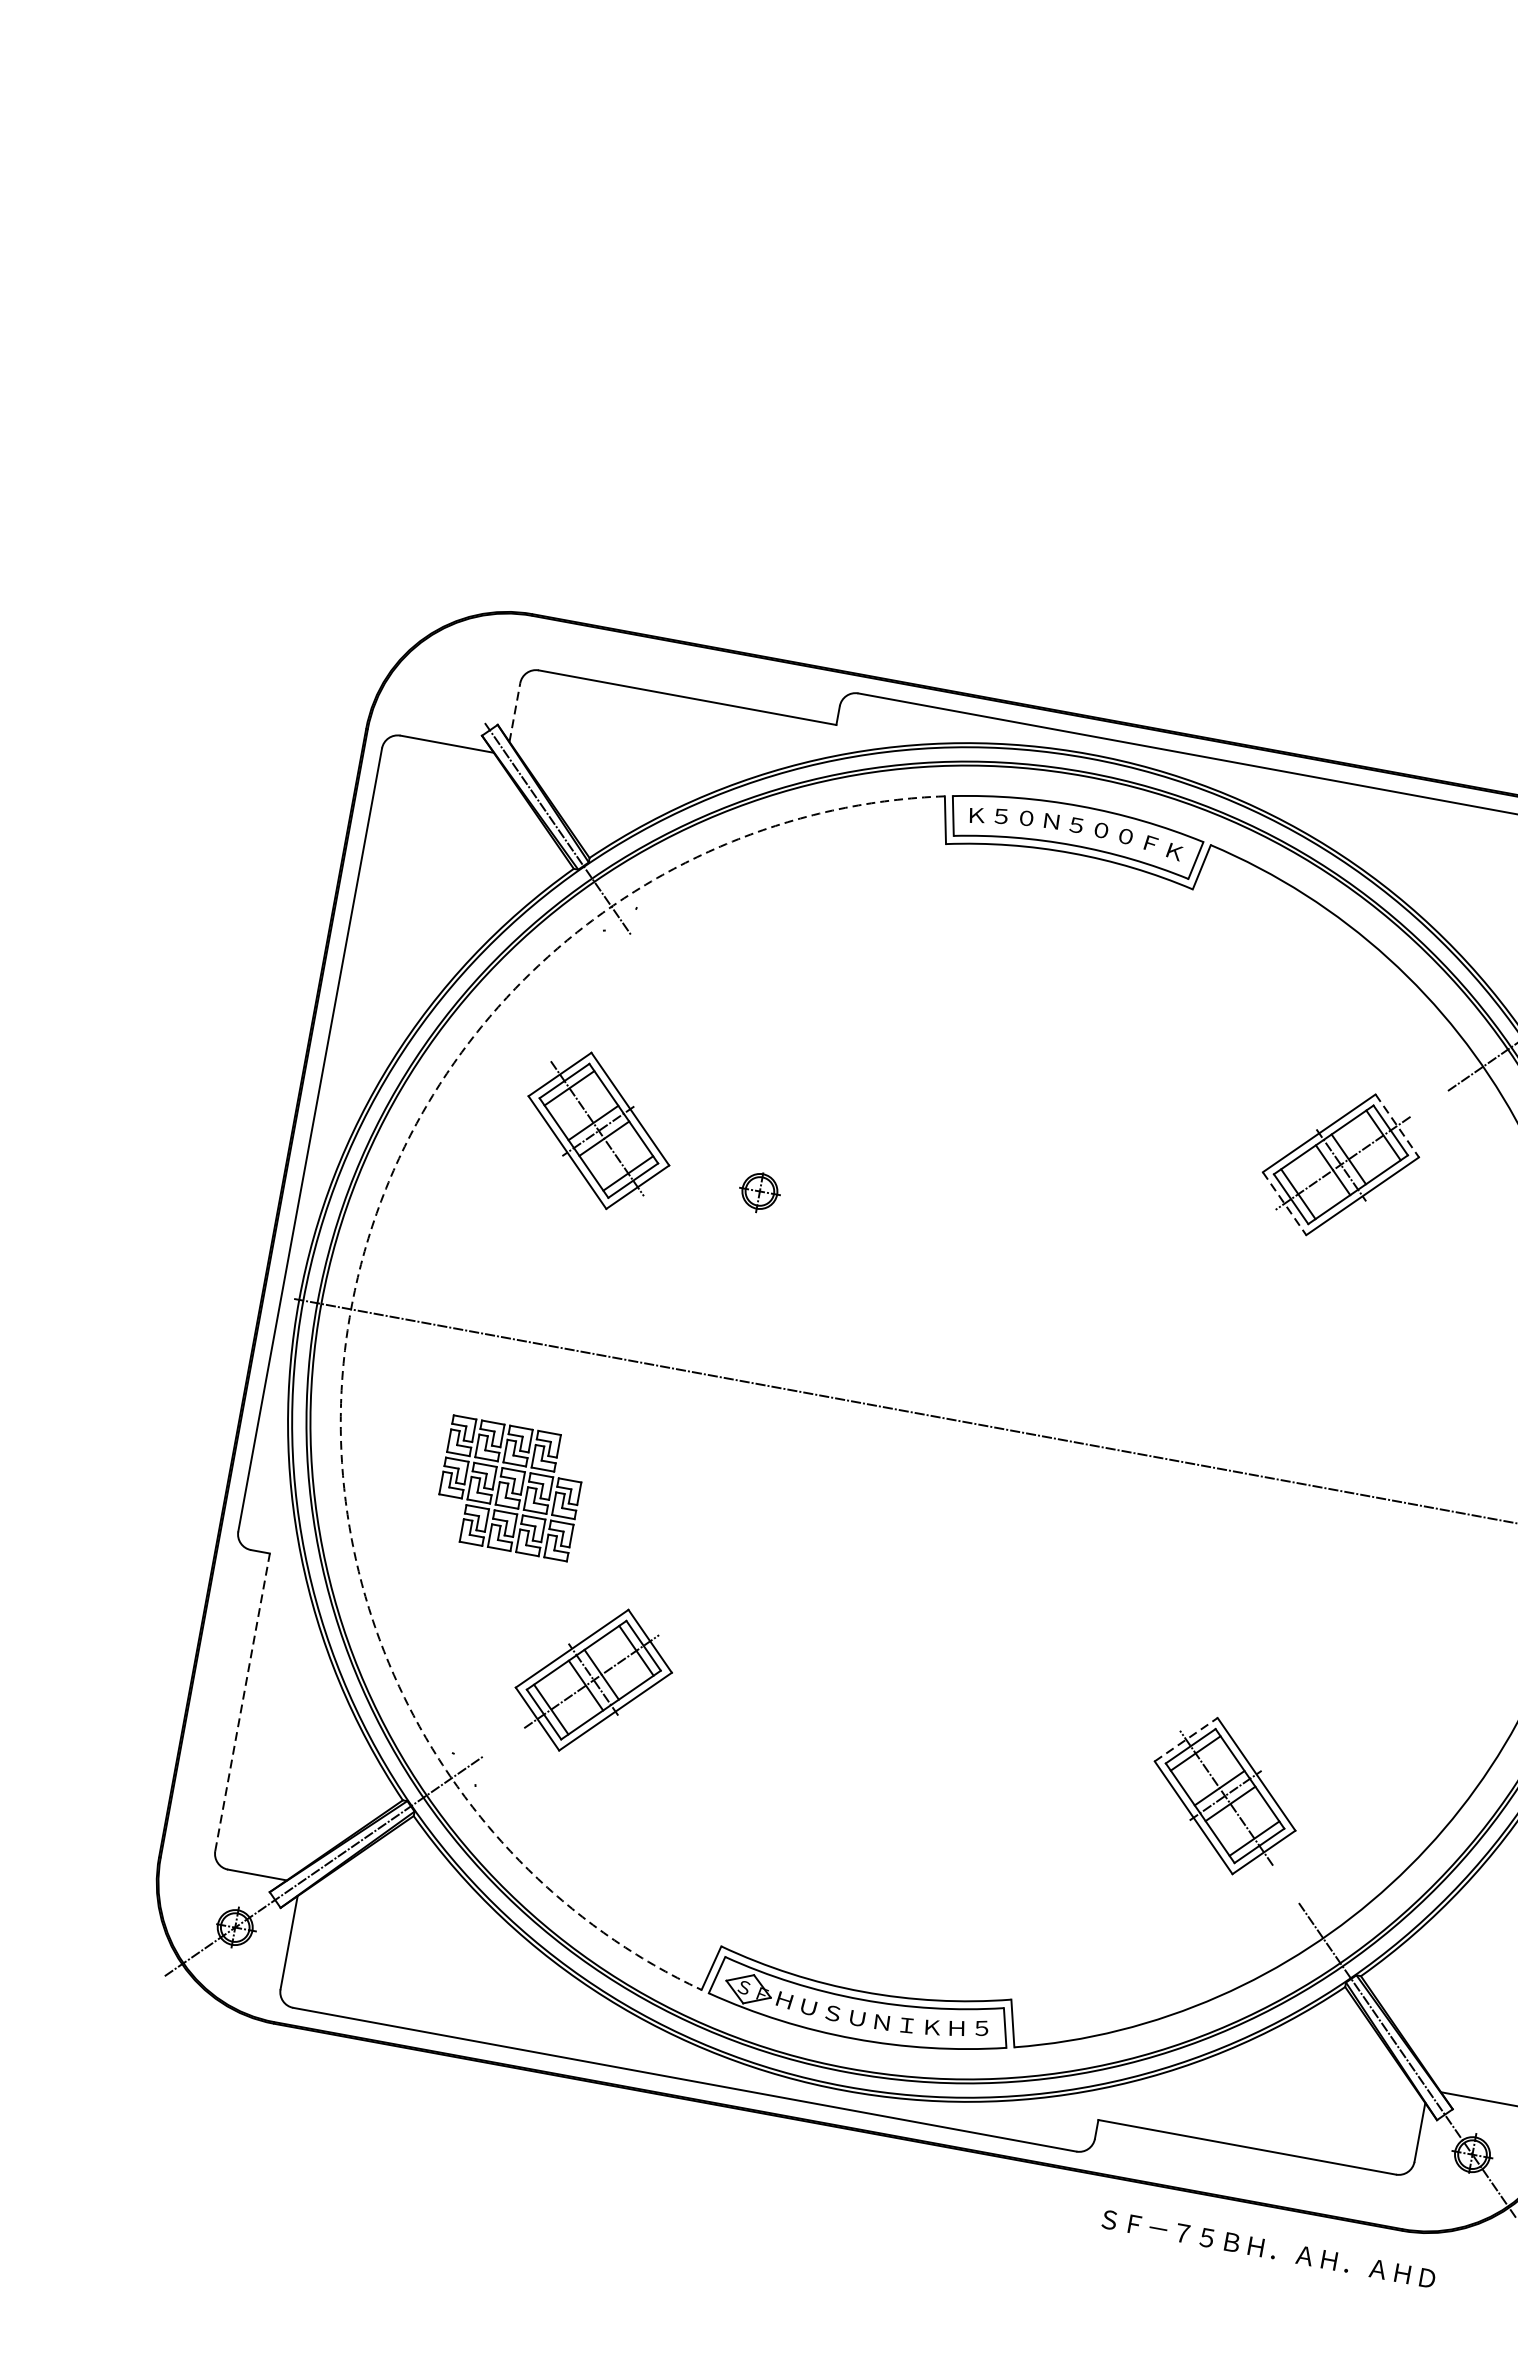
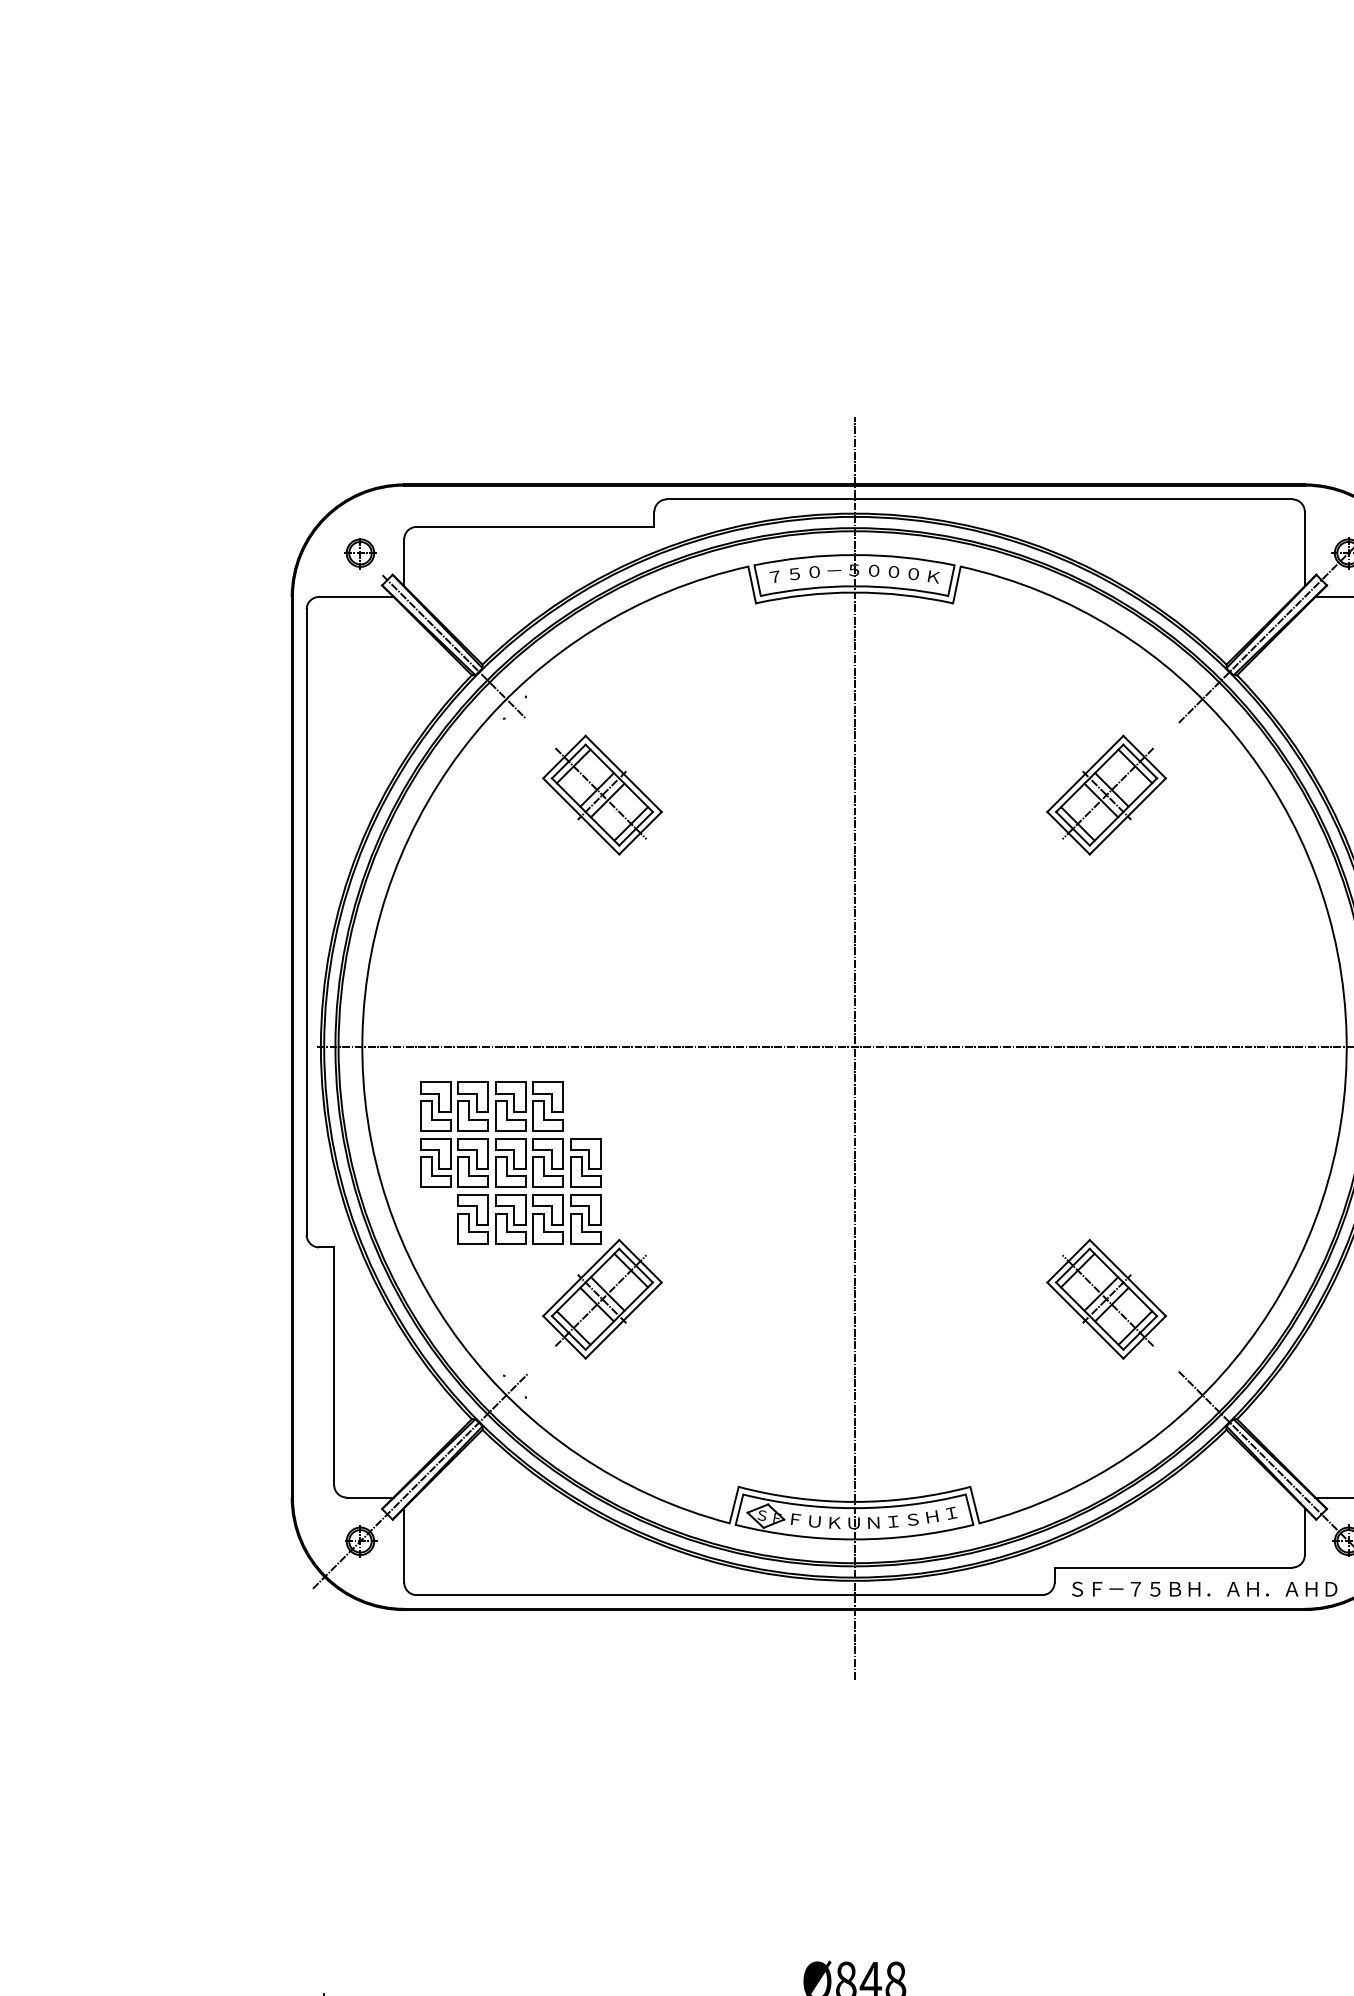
line: (515, 712) -> (404, 562), dashed -> solid
text: (976, 814) -> (775, 576), Ｋ -> ７
text: (1051, 820) -> (834, 570), Ｎ -> －
text: (1149, 844) -> (913, 574), Ｆ -> ０
line: (1397, 1126) -> (1144, 757), dashed -> solid
part: (599, 1130) -> (602, 794), moved
part: (759, 1191) -> (360, 553), moved
line: (1284, 1204) -> (1068, 833), dashed -> solid
arc: (353, 1297) -> (362, 1037), dashed -> solid
line: (967, 1422) -> (854, 1047), added
part: (510, 1487) -> (510, 1162), size x1.67
line: (242, 1702) -> (334, 1366), dashed -> solid
line: (1186, 1738) -> (1068, 1260), dashed -> solid
text: (784, 2000) -> (795, 1519), Ｈ -> Ｆ
text: (833, 2012) -> (834, 1522), Ｓ -> Ｋ
text: (932, 2027) -> (913, 1519), Ｋ -> Ｓ
text: (981, 2027) -> (951, 1512), ５ -> Ｉ
text: (1268, 2248) -> (1204, 1588), moved

